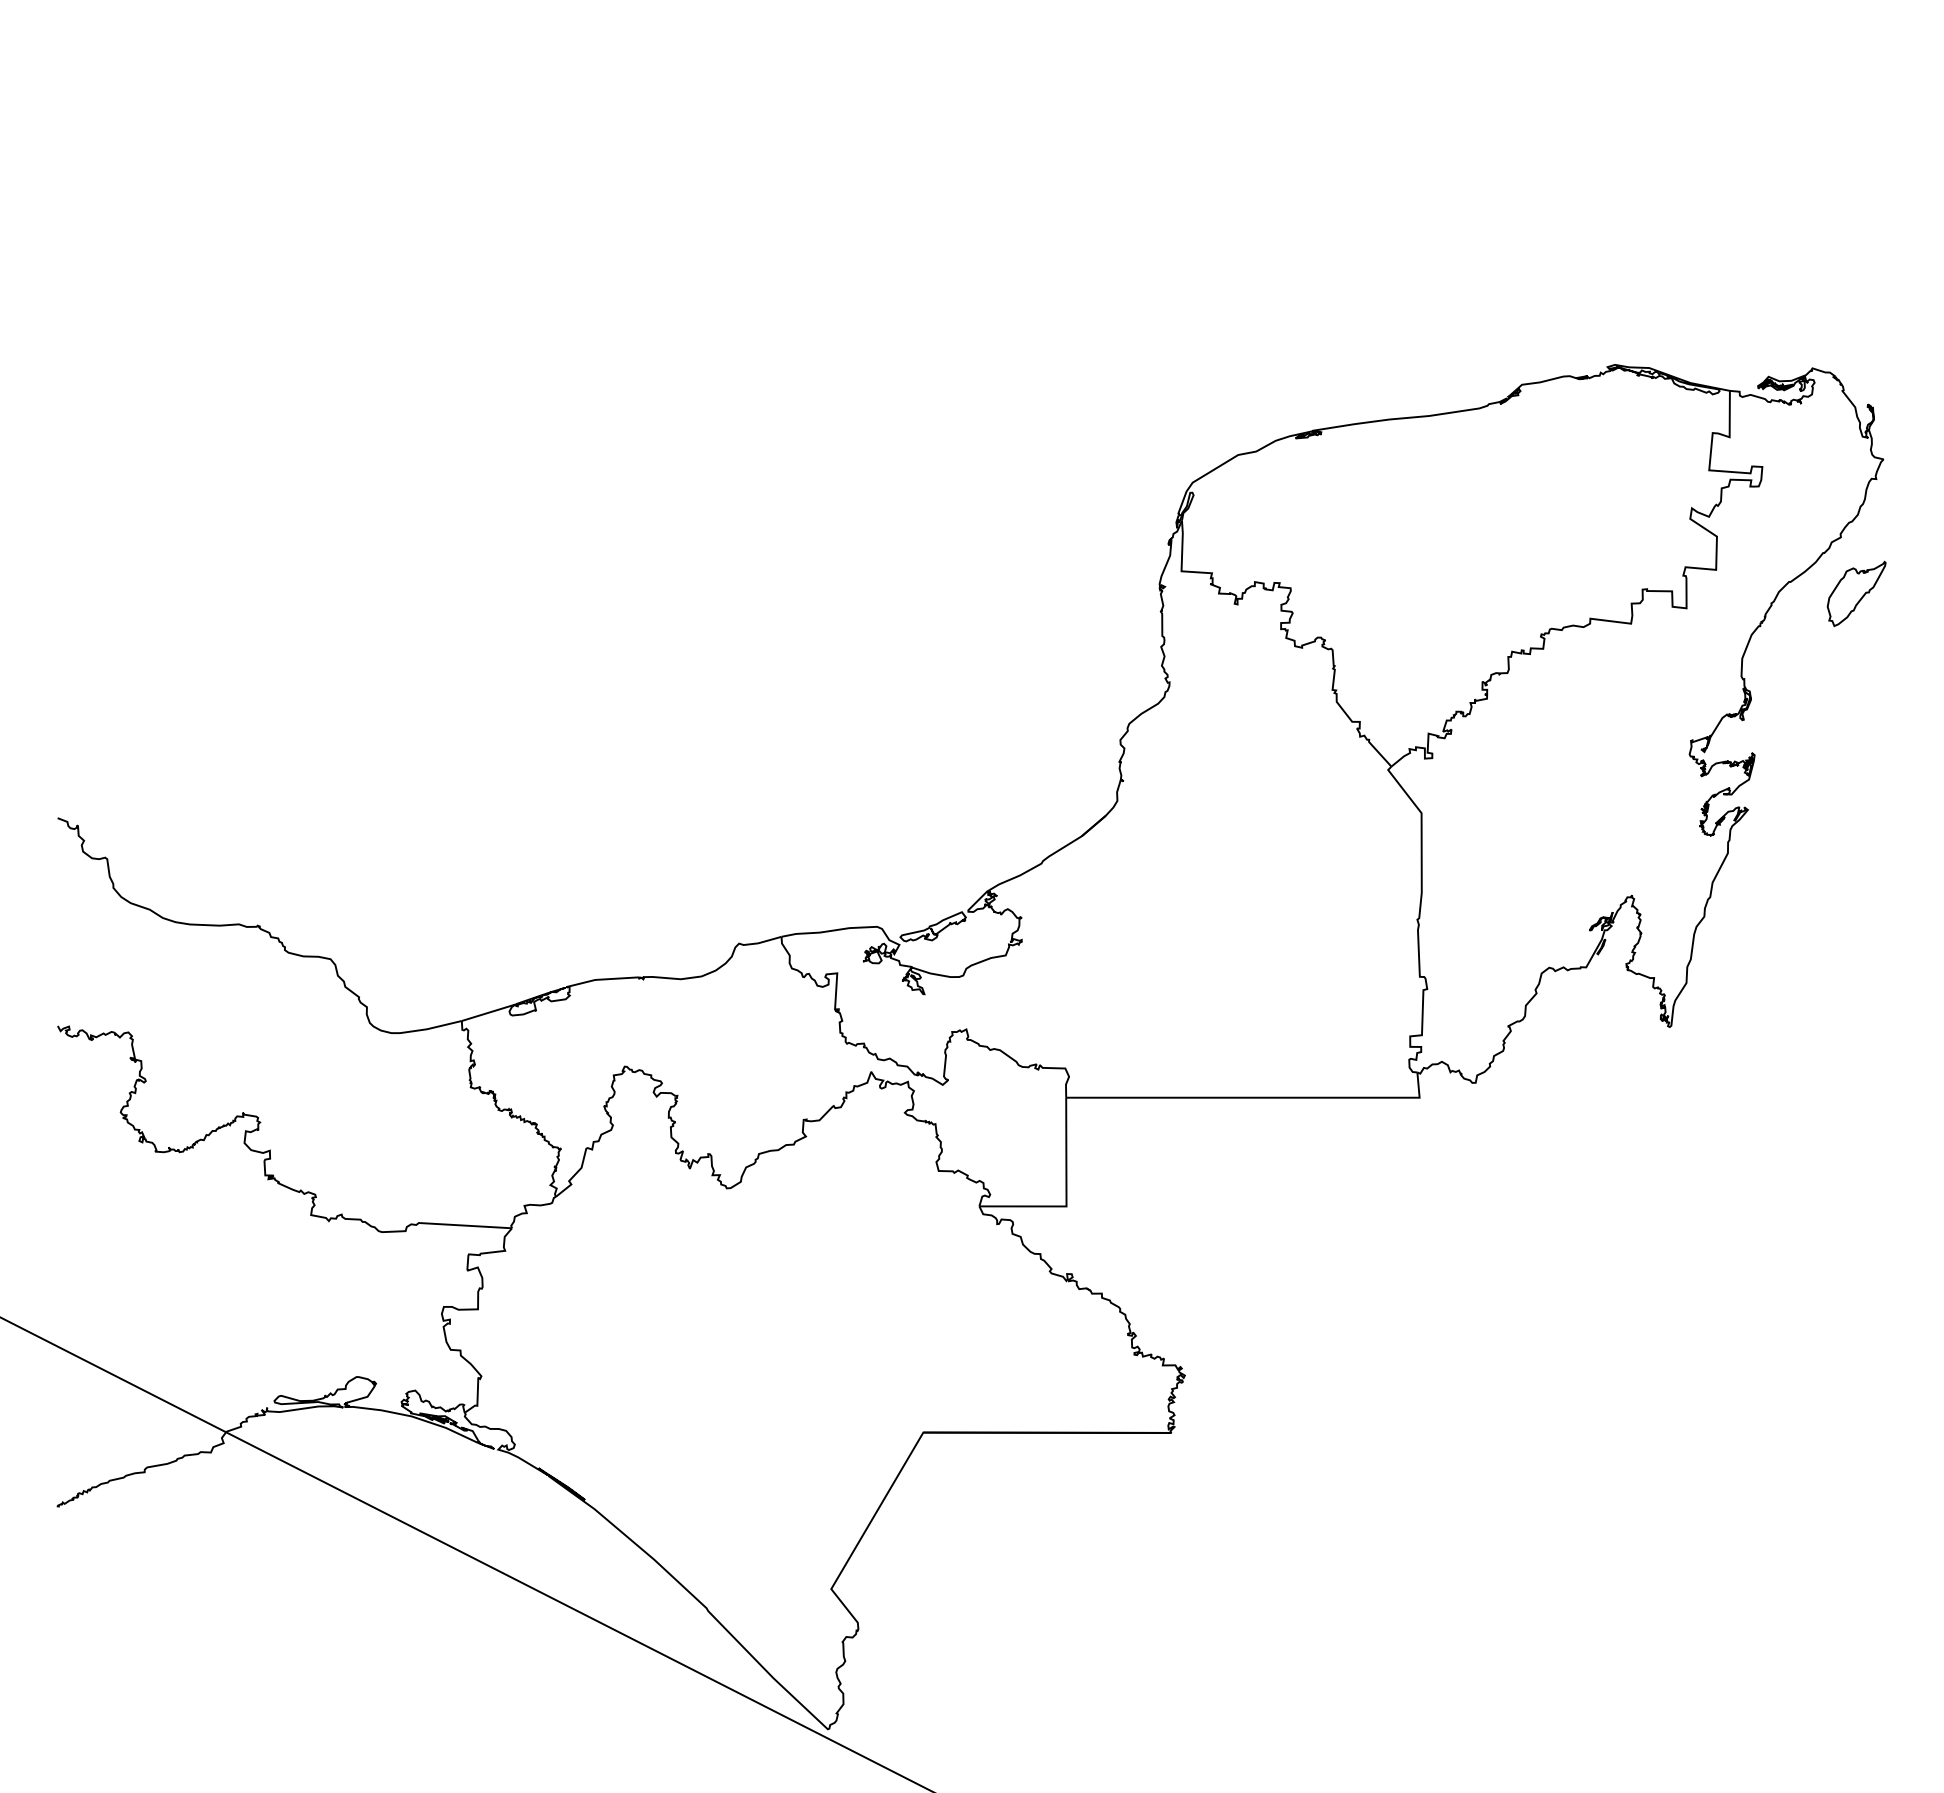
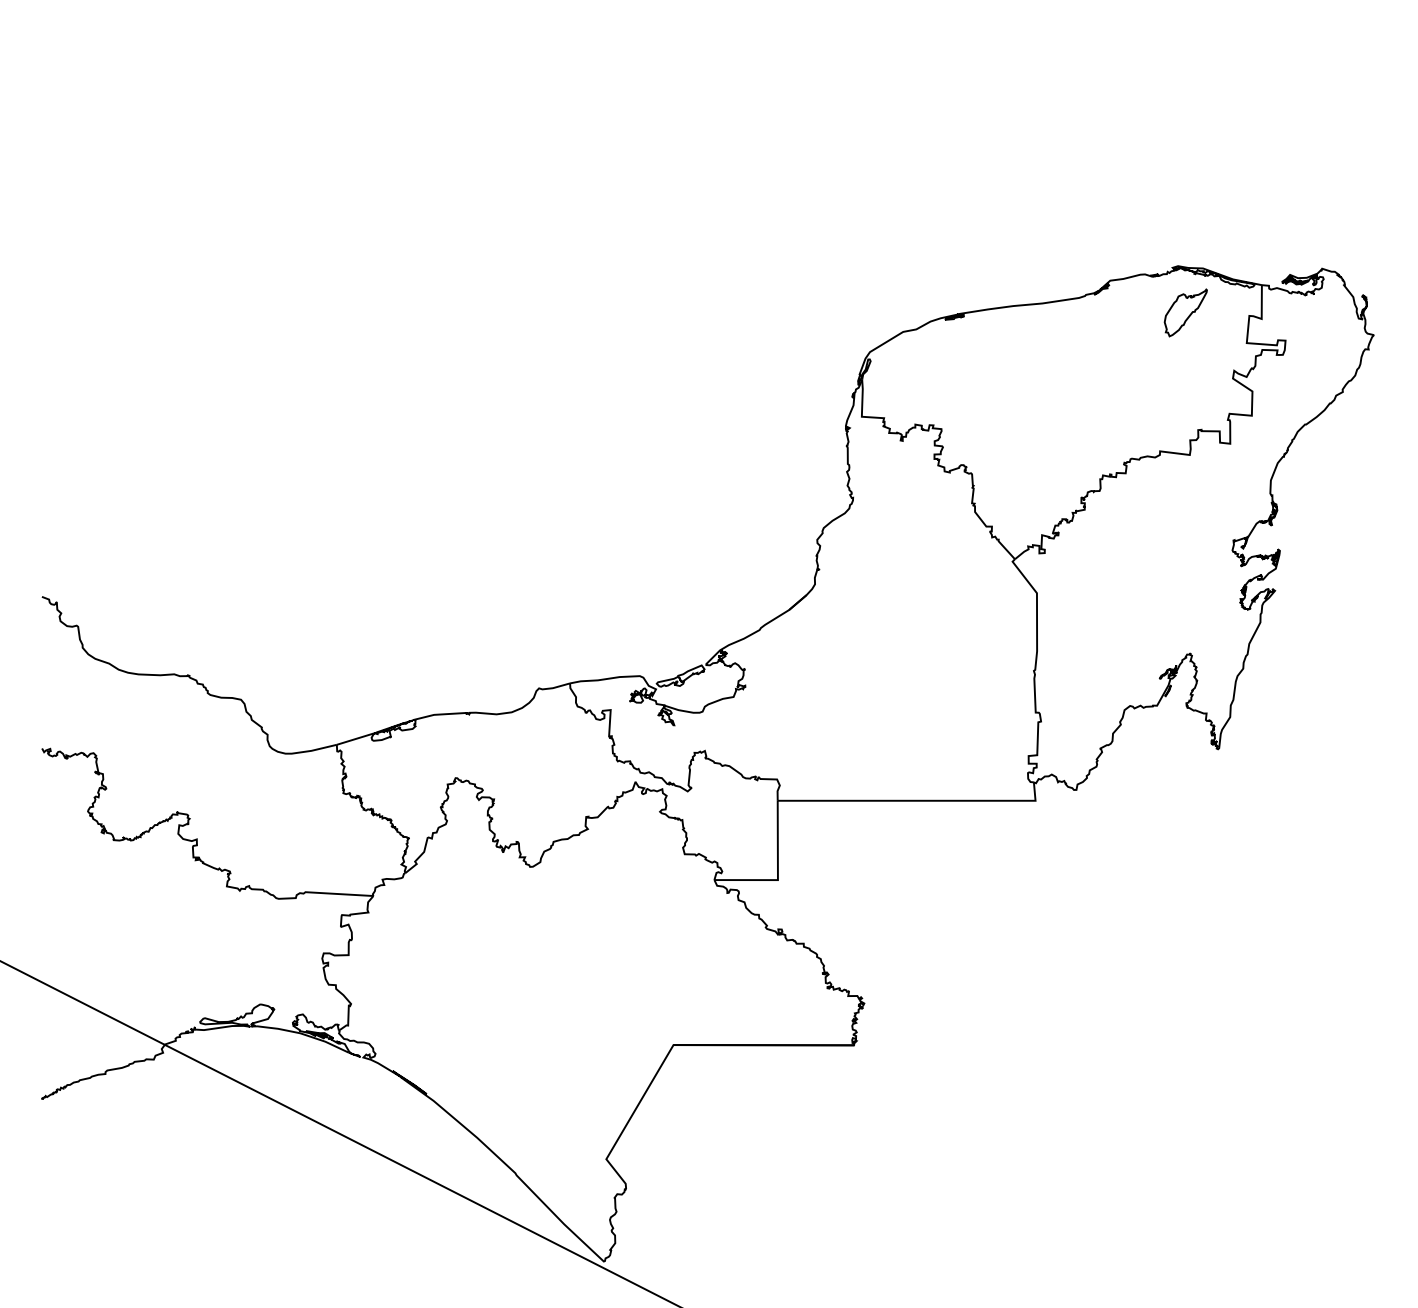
part: (1856, 593) -> (1185, 312), moved

